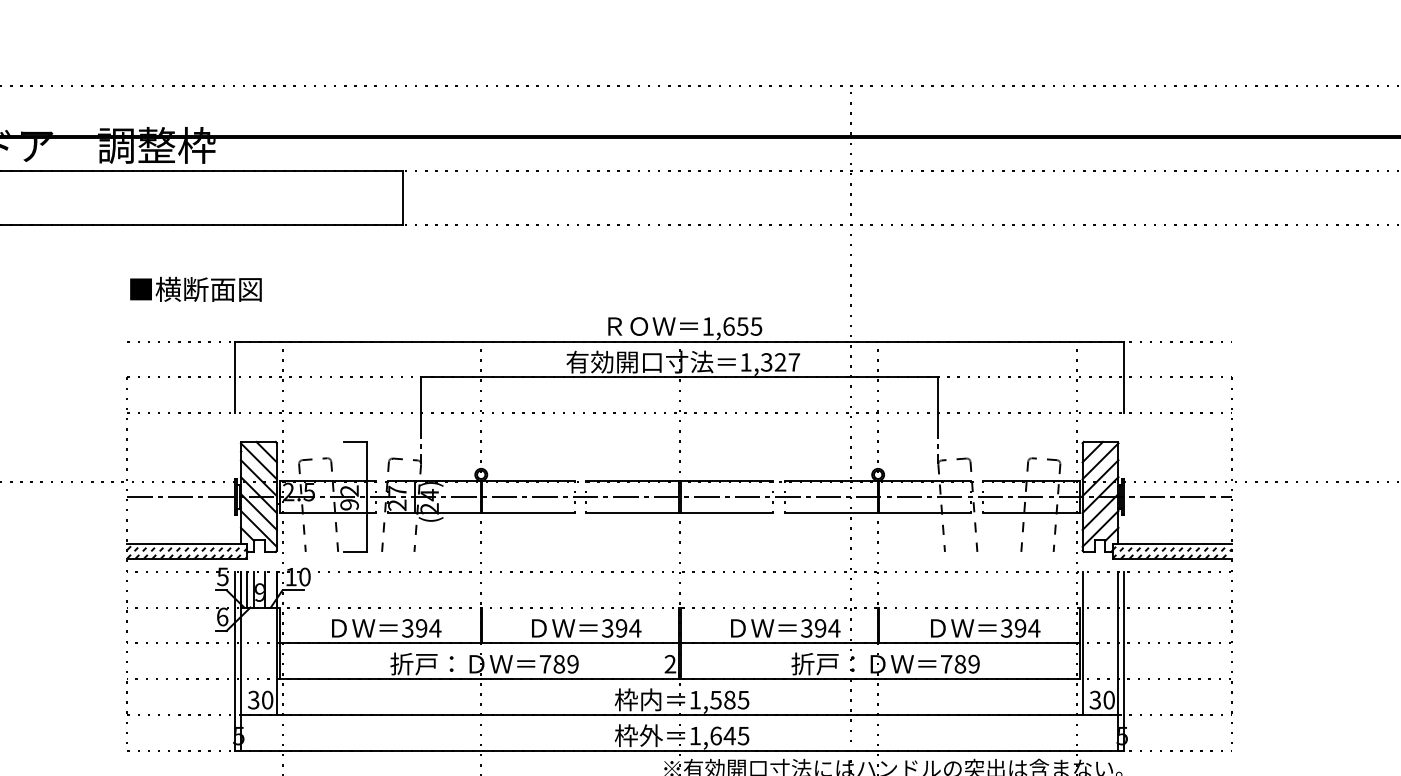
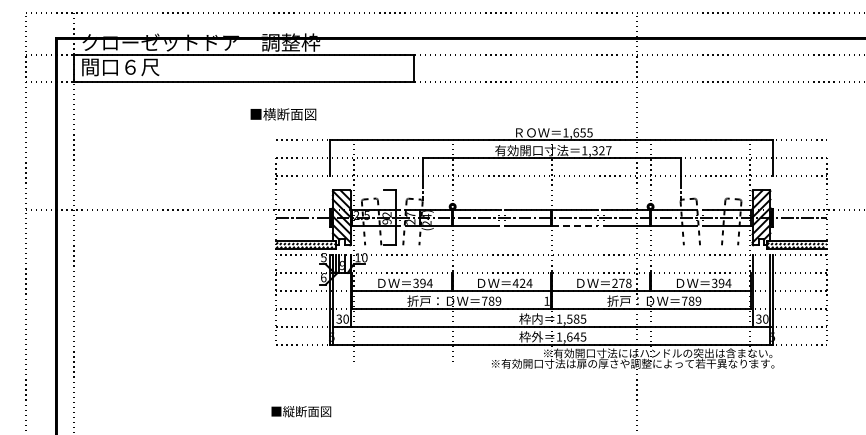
text: (196, 289) -> (283, 114), moved
line: (727, 512) -> (575, 225), solid -> dashed
text: (613, 626) -> (518, 282), 394 -> 424
text: (819, 628) -> (621, 283), 394 -> 278
text: (669, 662) -> (546, 300), 2 -> 1

